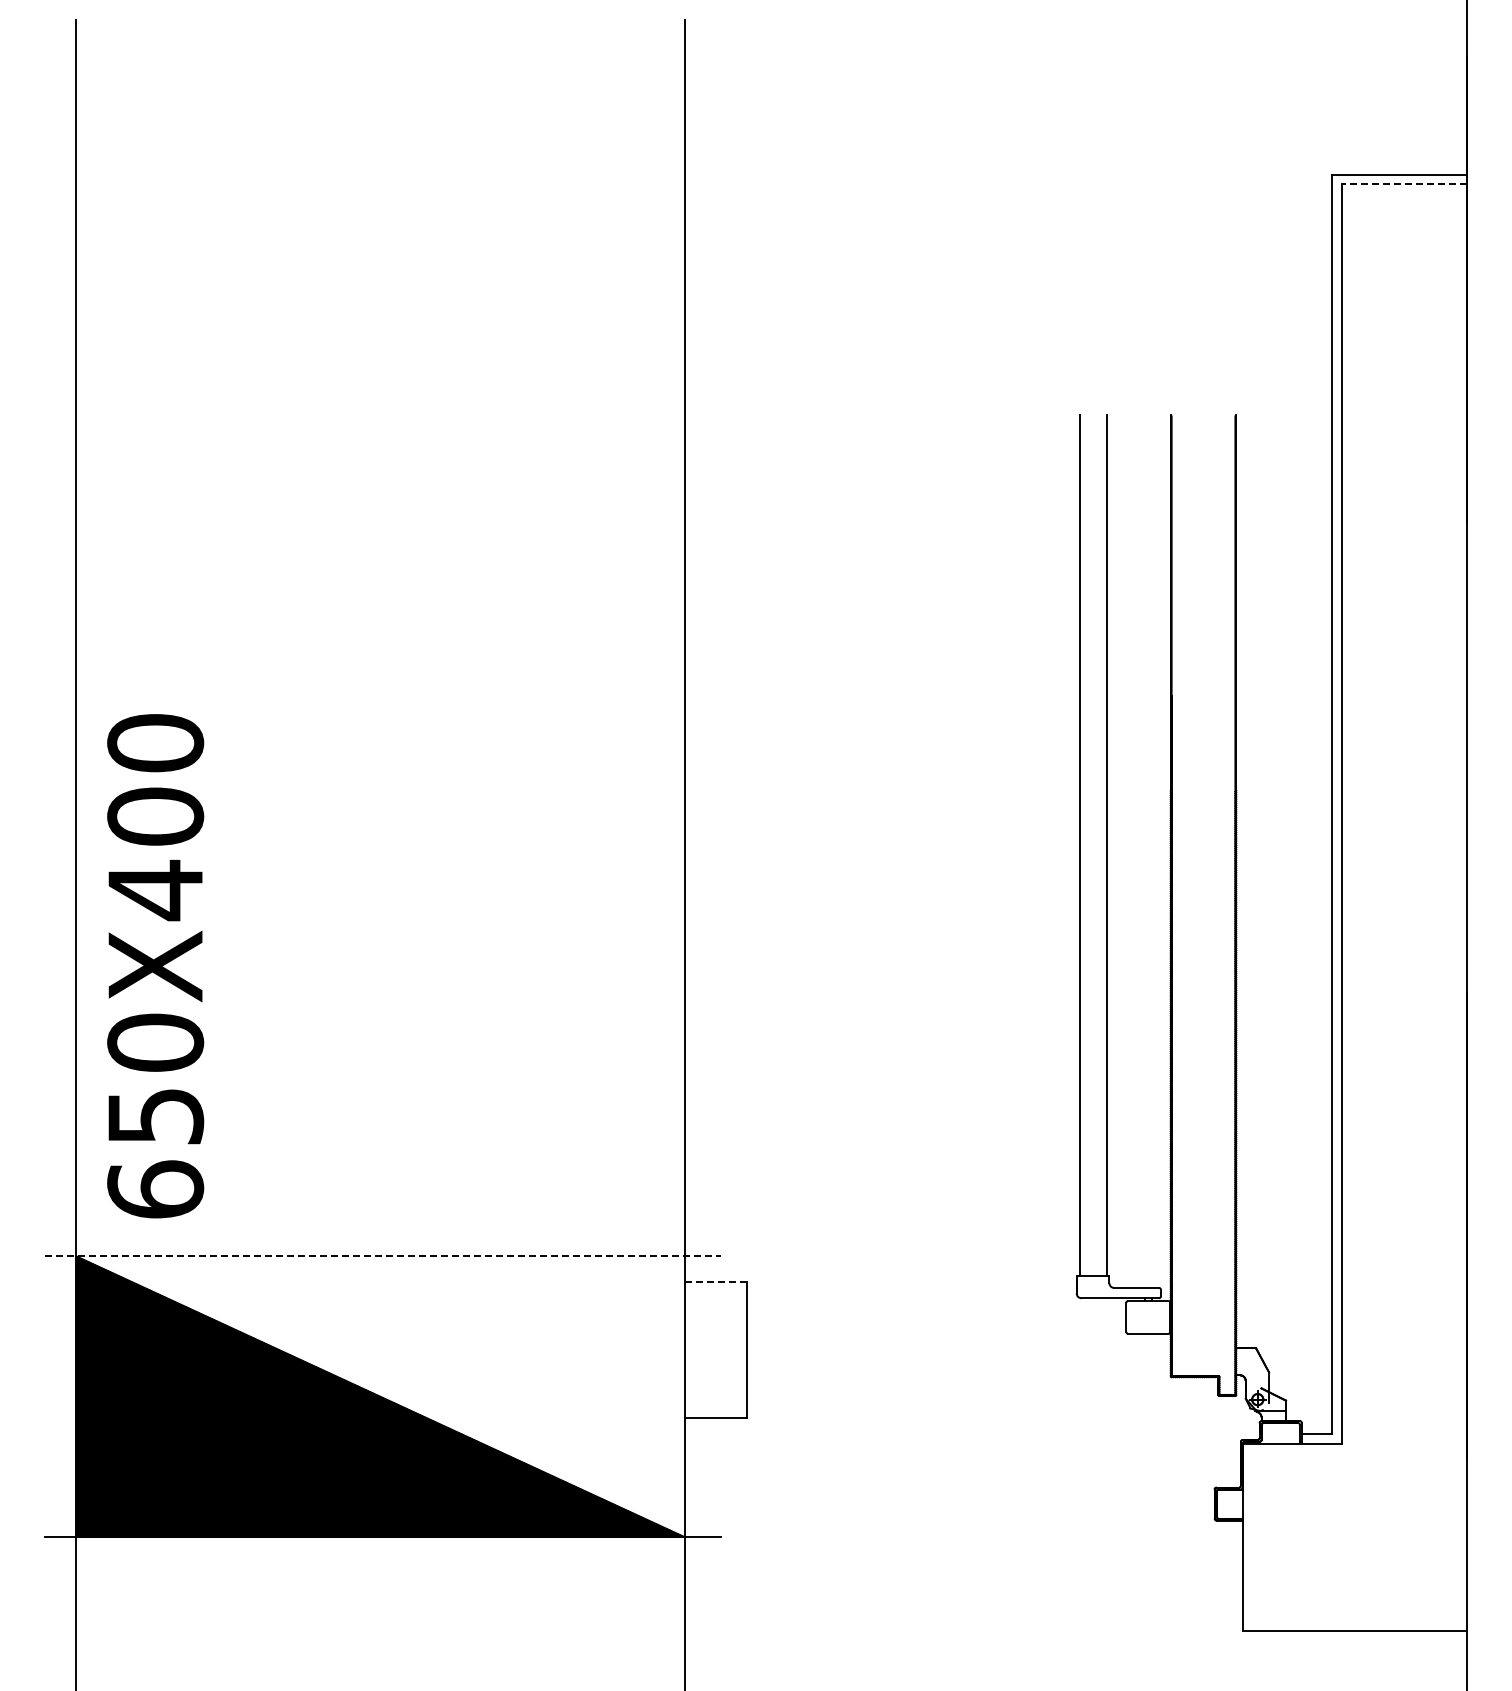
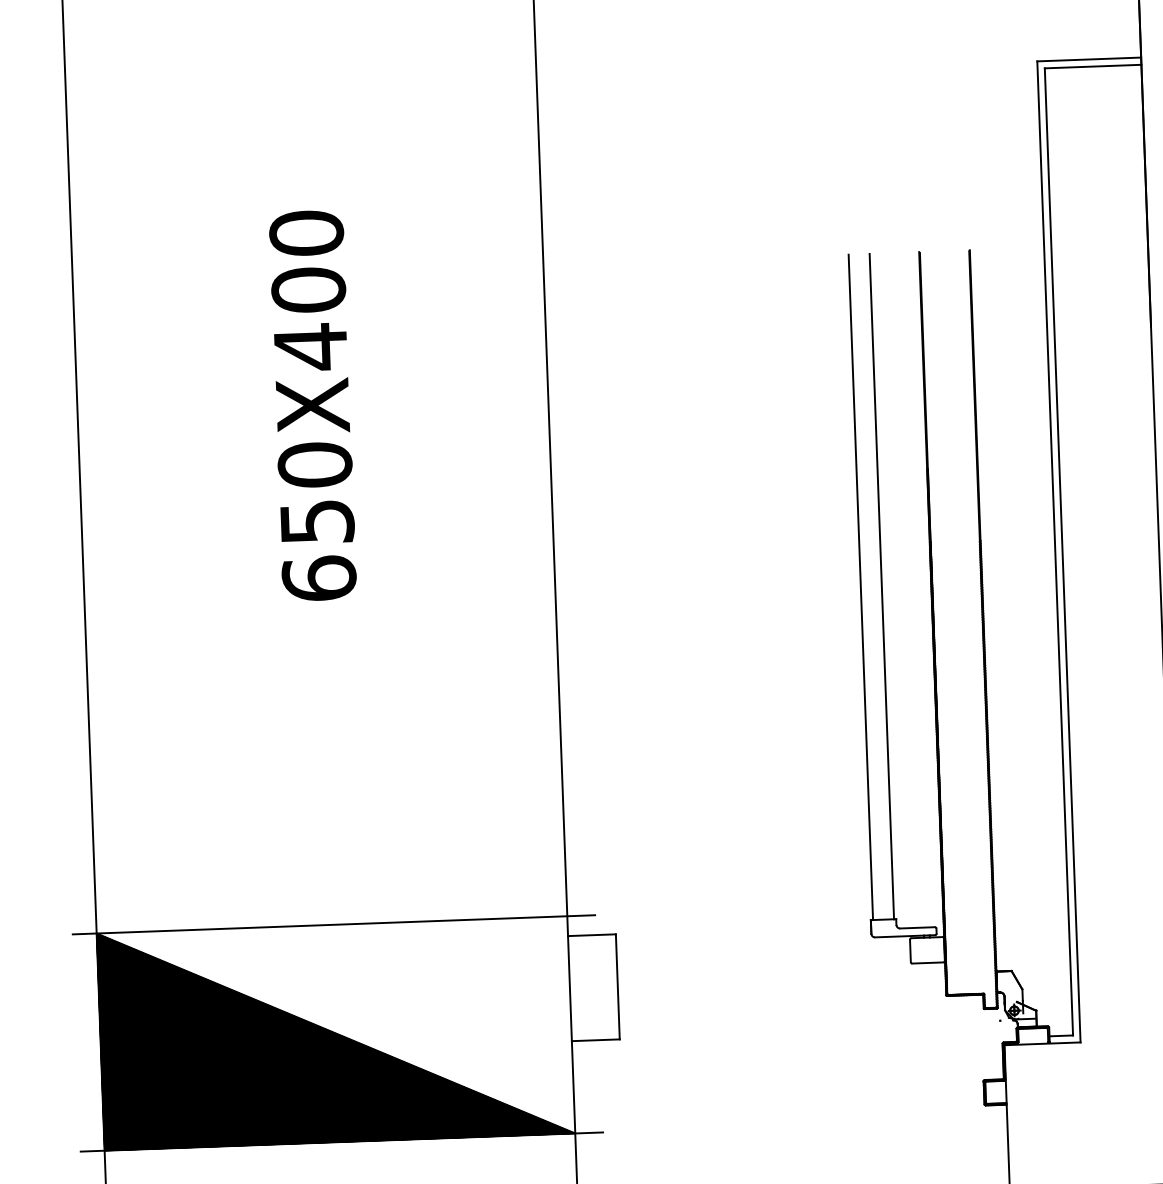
line: (1403, 184) -> (1092, 66), dashed -> solid
text: (155, 966) -> (312, 406), moved
line: (383, 1256) -> (334, 924), dashed -> solid
line: (715, 1282) -> (591, 935), dashed -> solid

